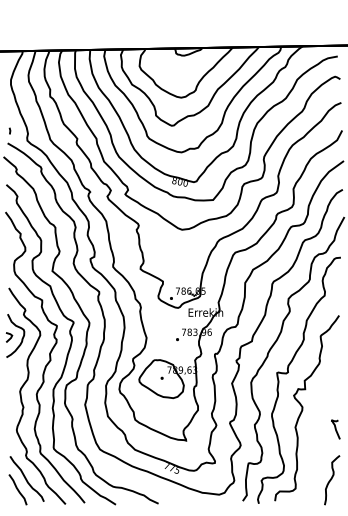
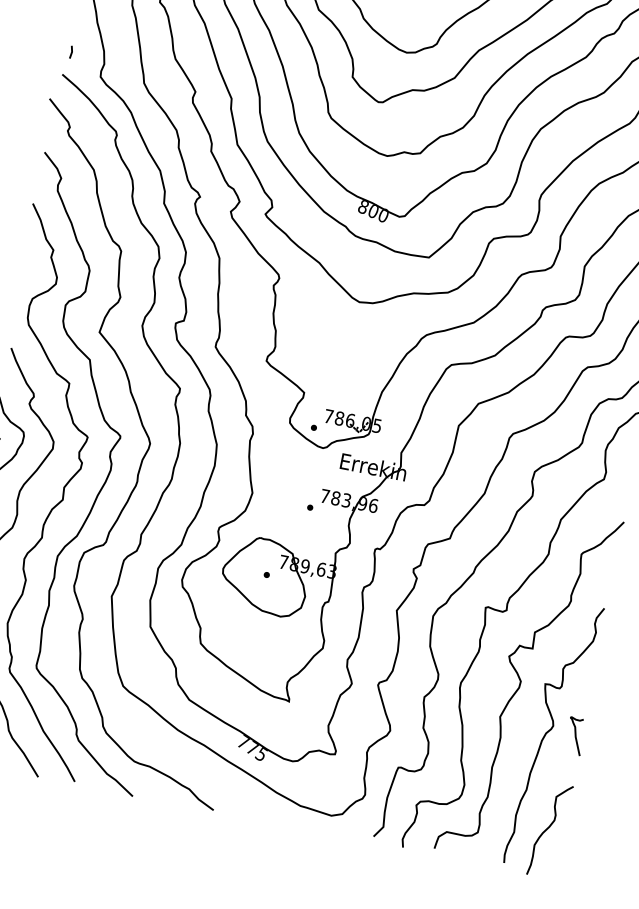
curve: (323, 429) -> (552, 731), added

